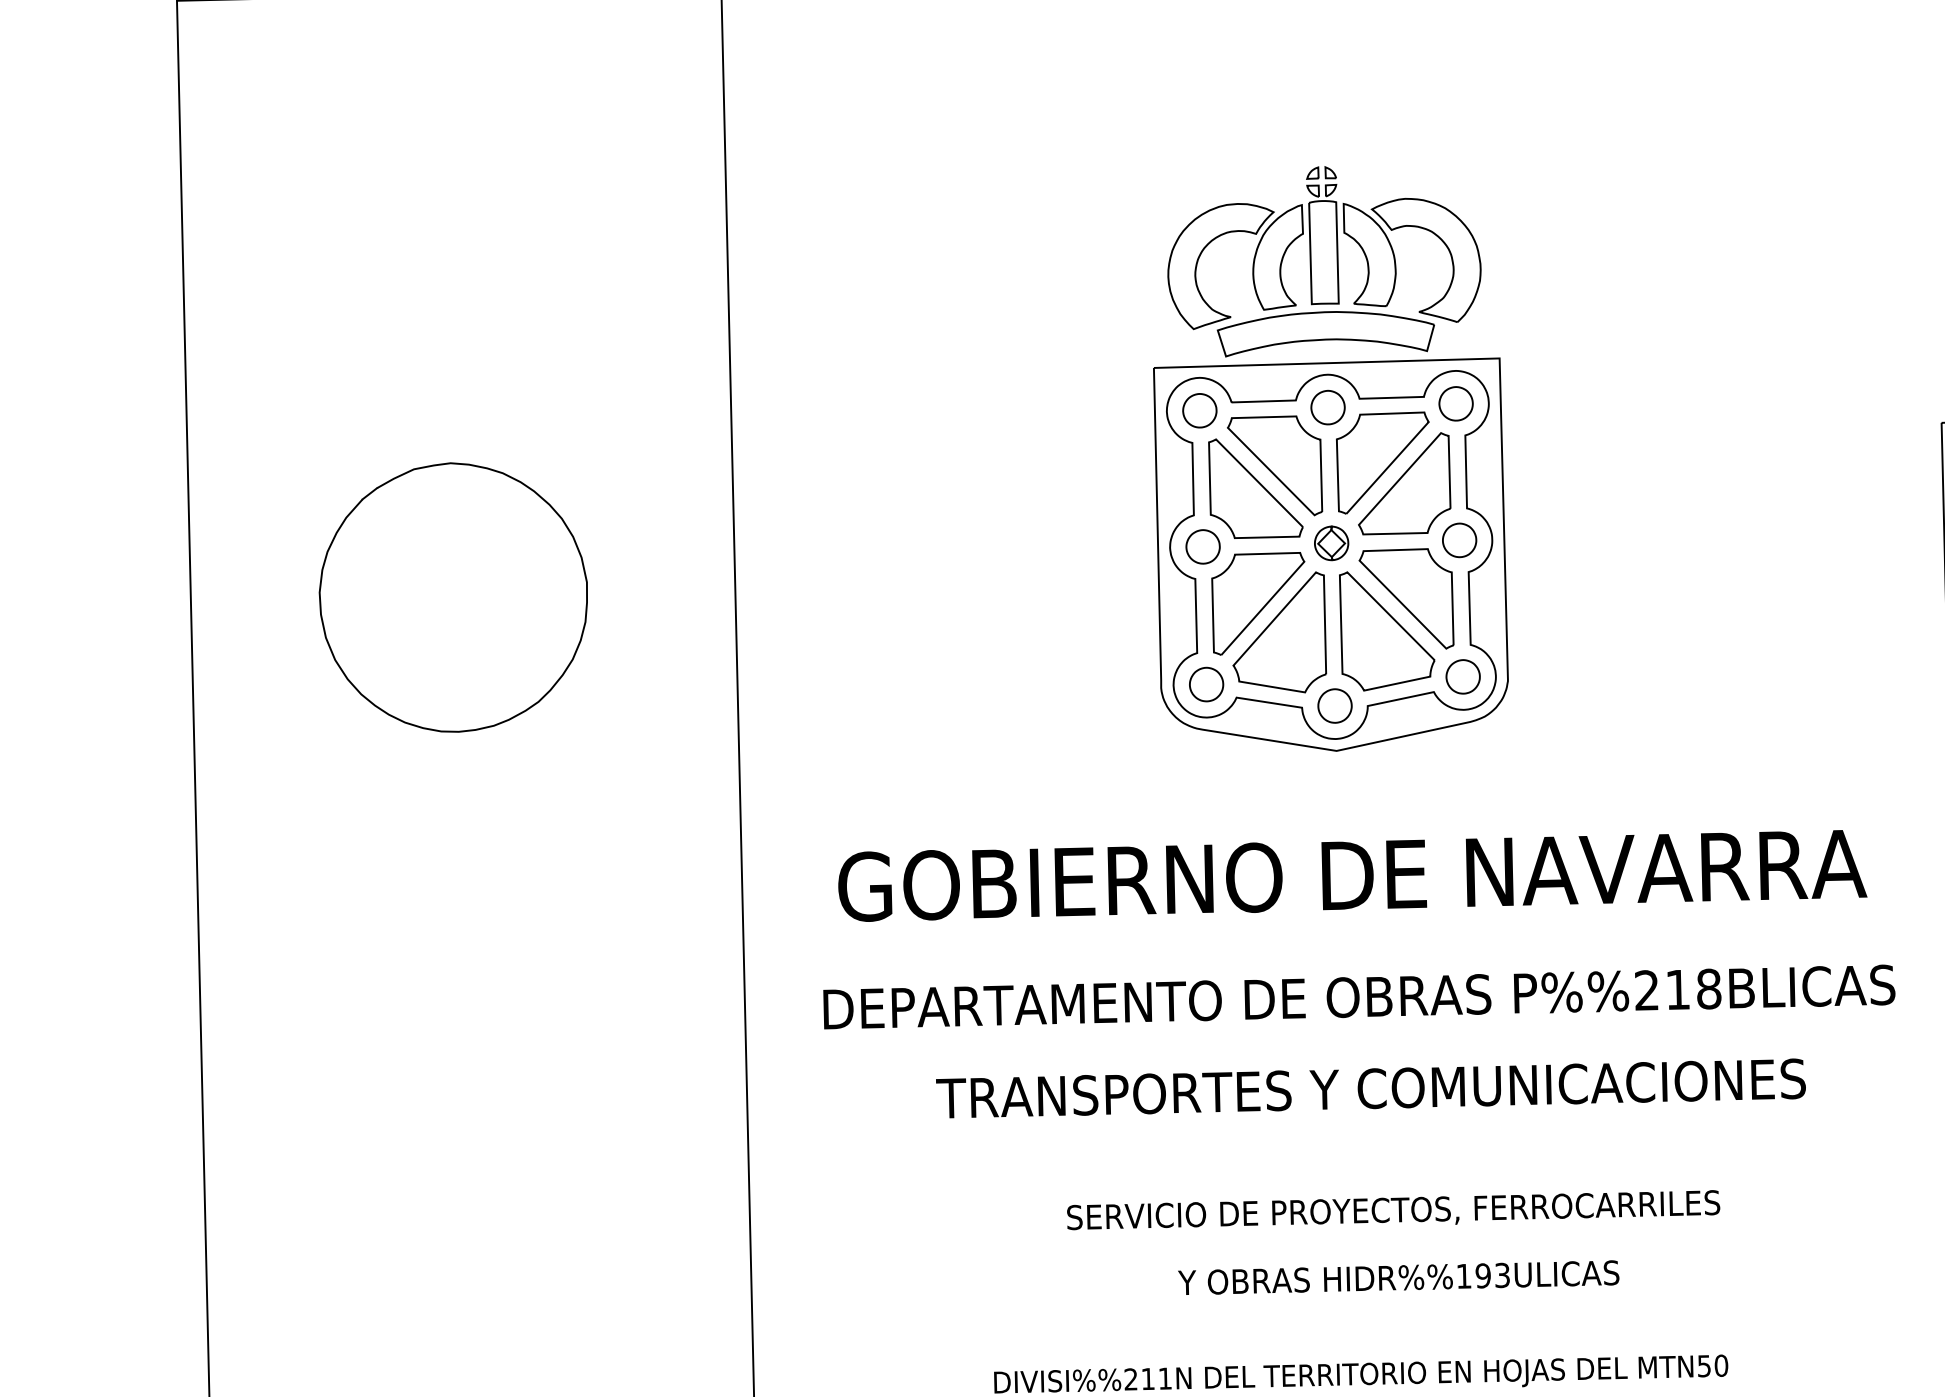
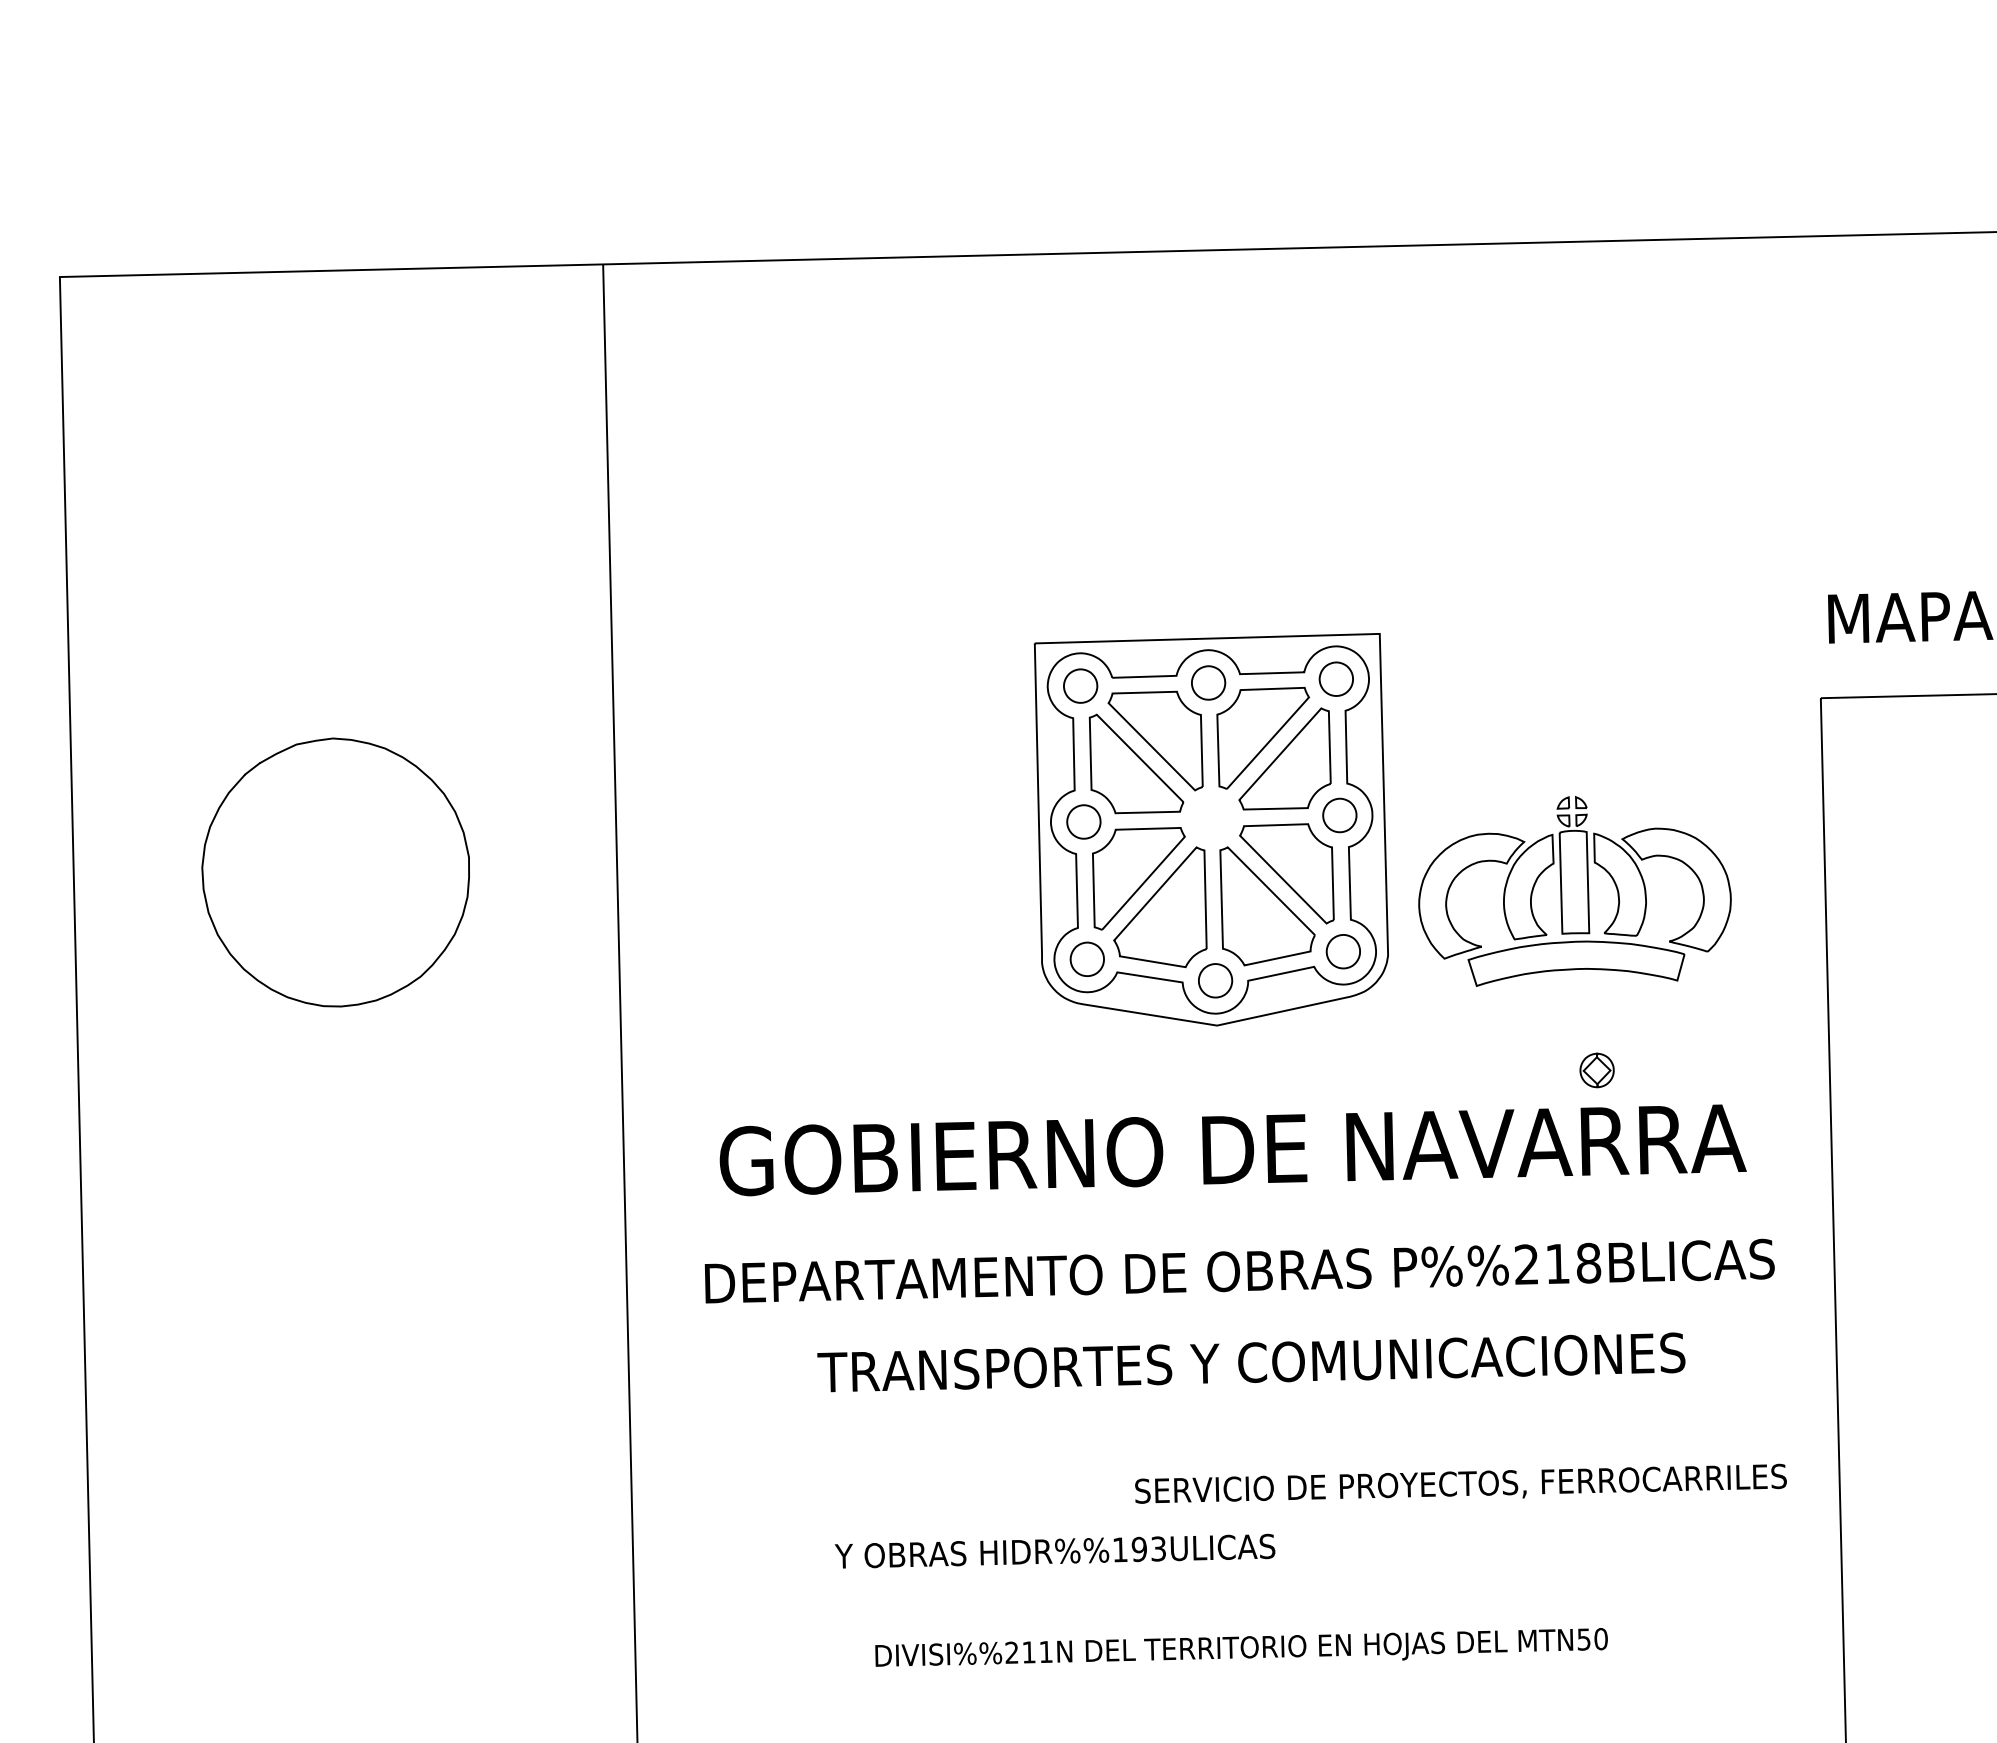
part: (1323, 261) -> (1574, 891), moved
part: (1331, 543) -> (1596, 1070), moved
text: (1393, 1209) -> (1460, 1483), moved
text: (1398, 1276) -> (1054, 1550), moved

